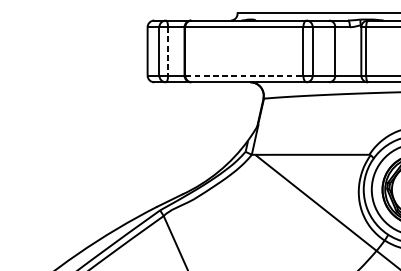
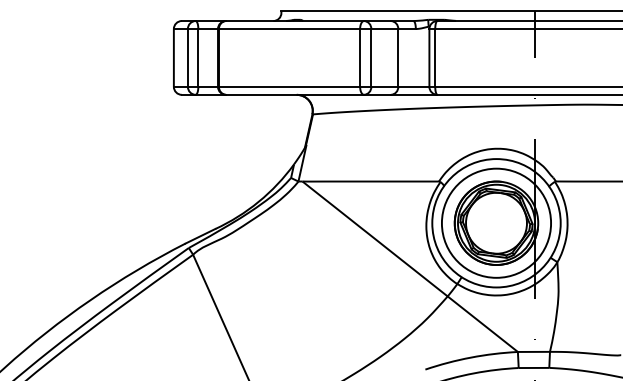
line: (168, 51) -> (198, 57), dashed -> solid
line: (244, 75) -> (289, 86), dashed -> solid

